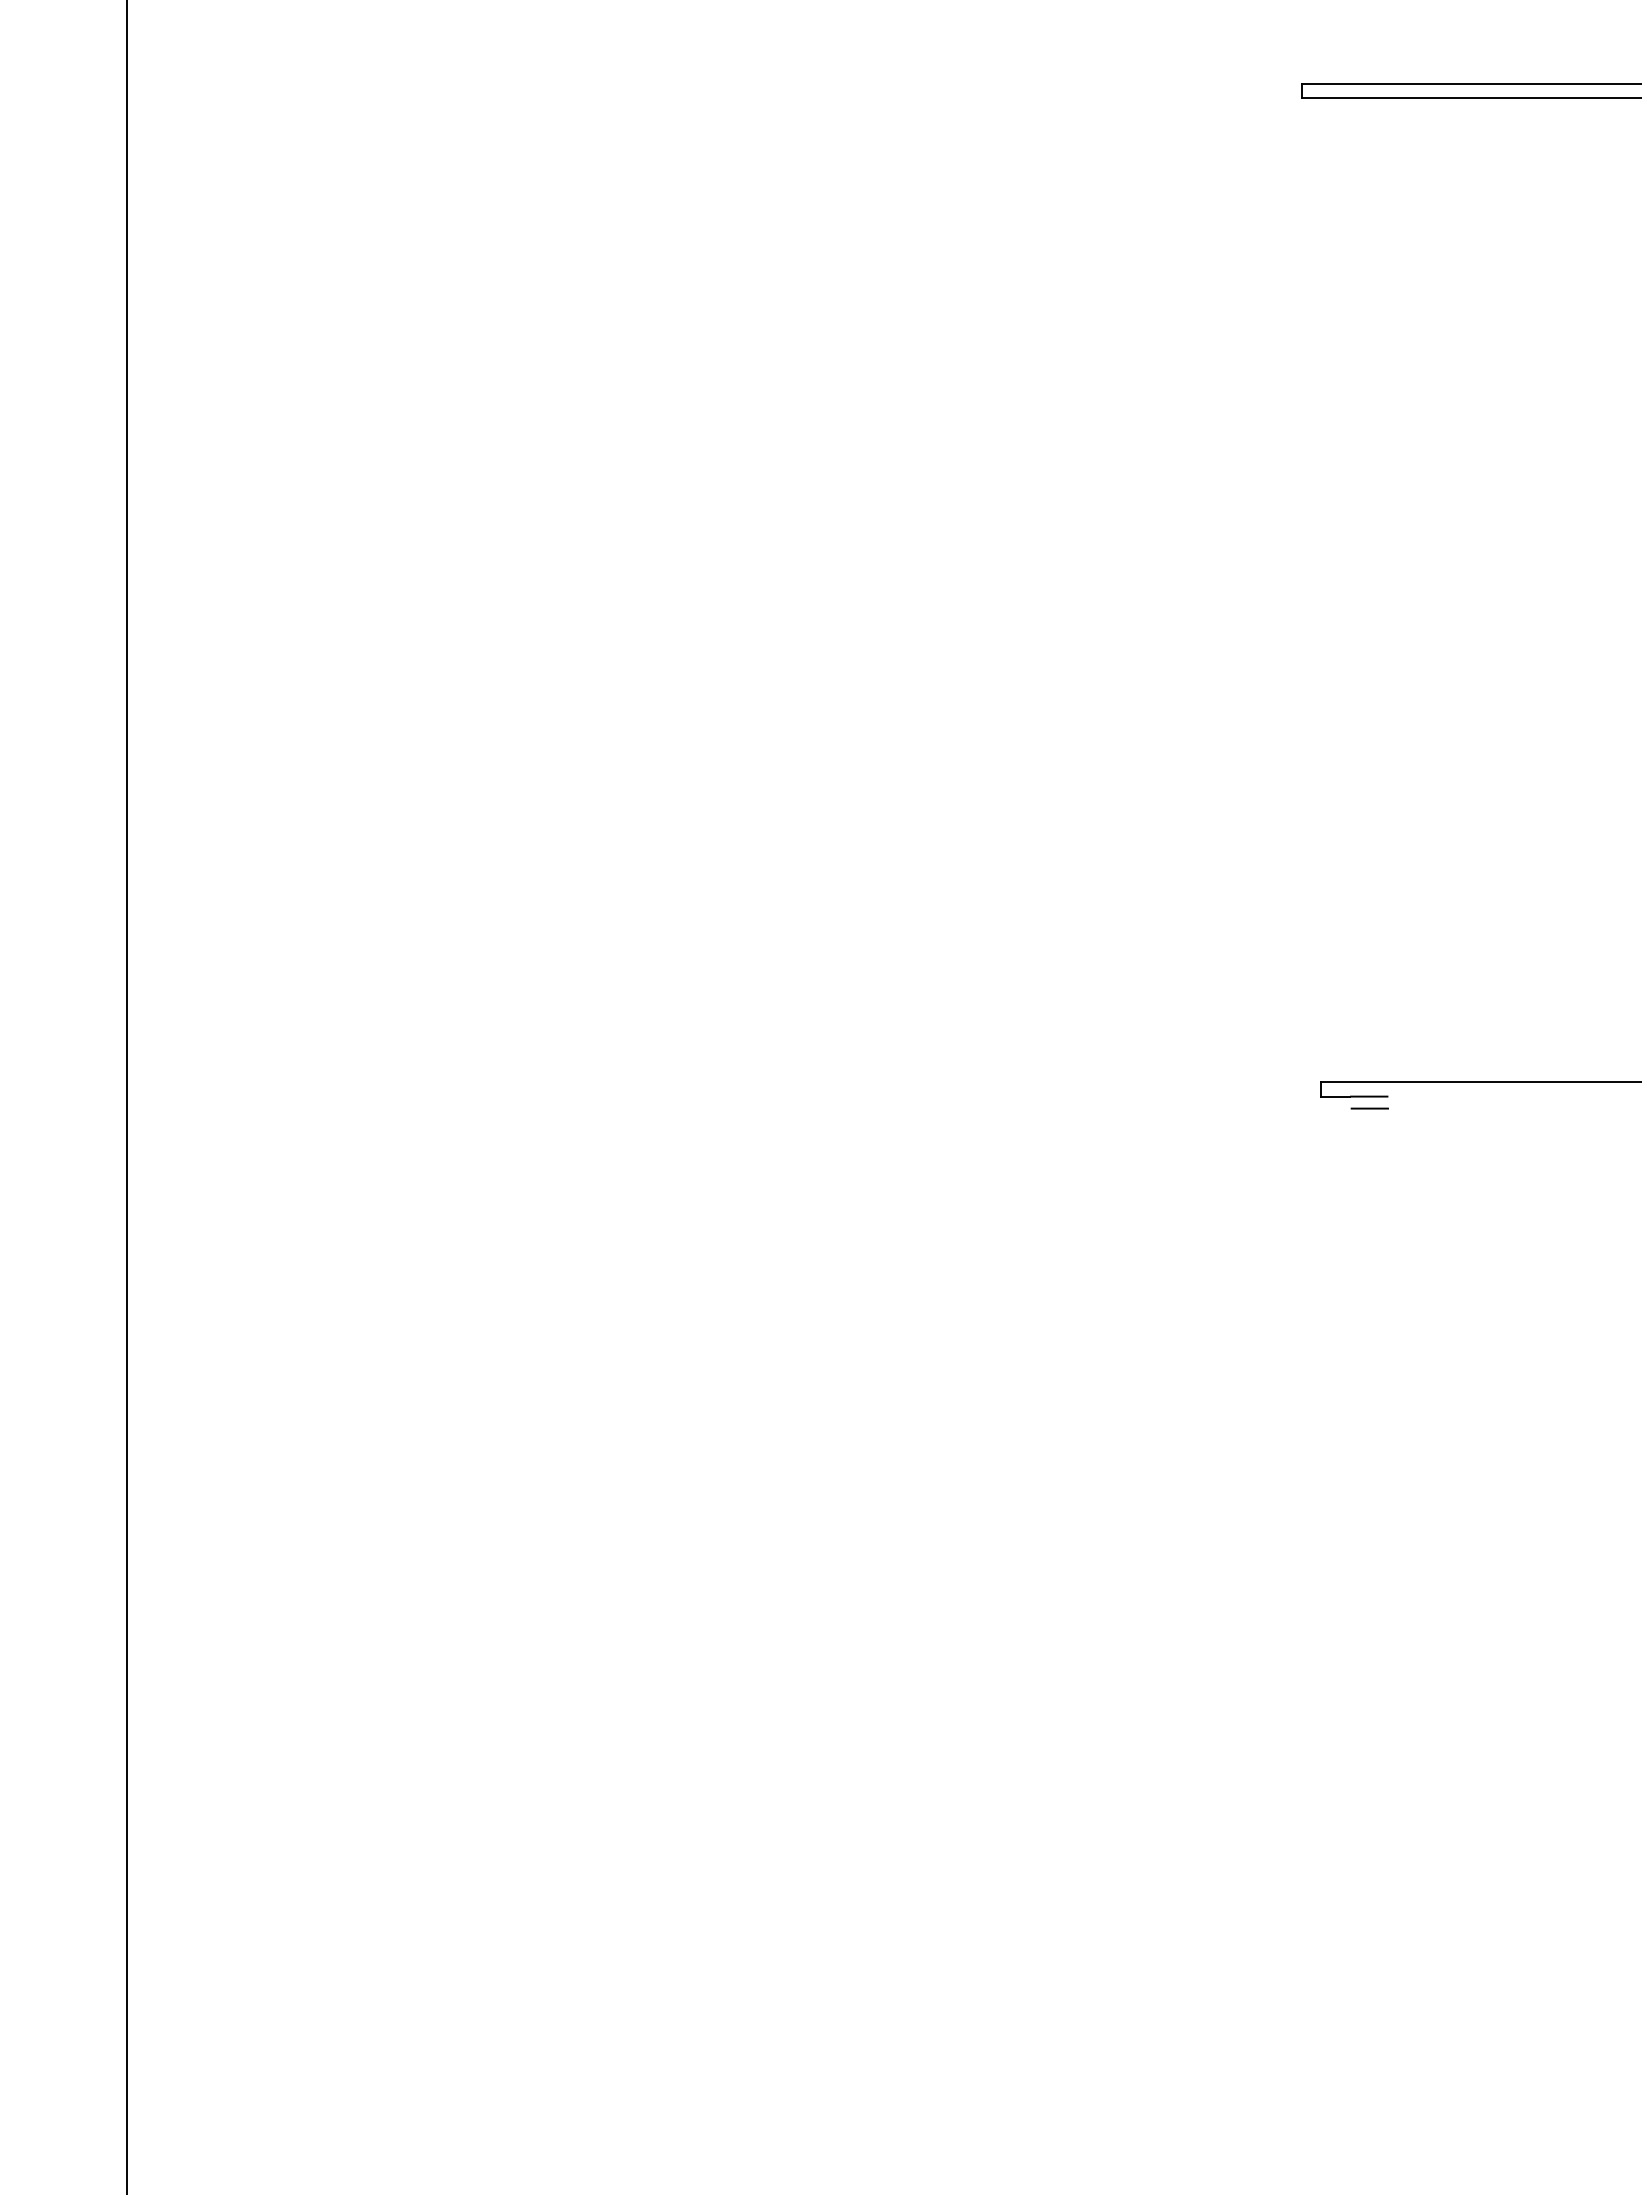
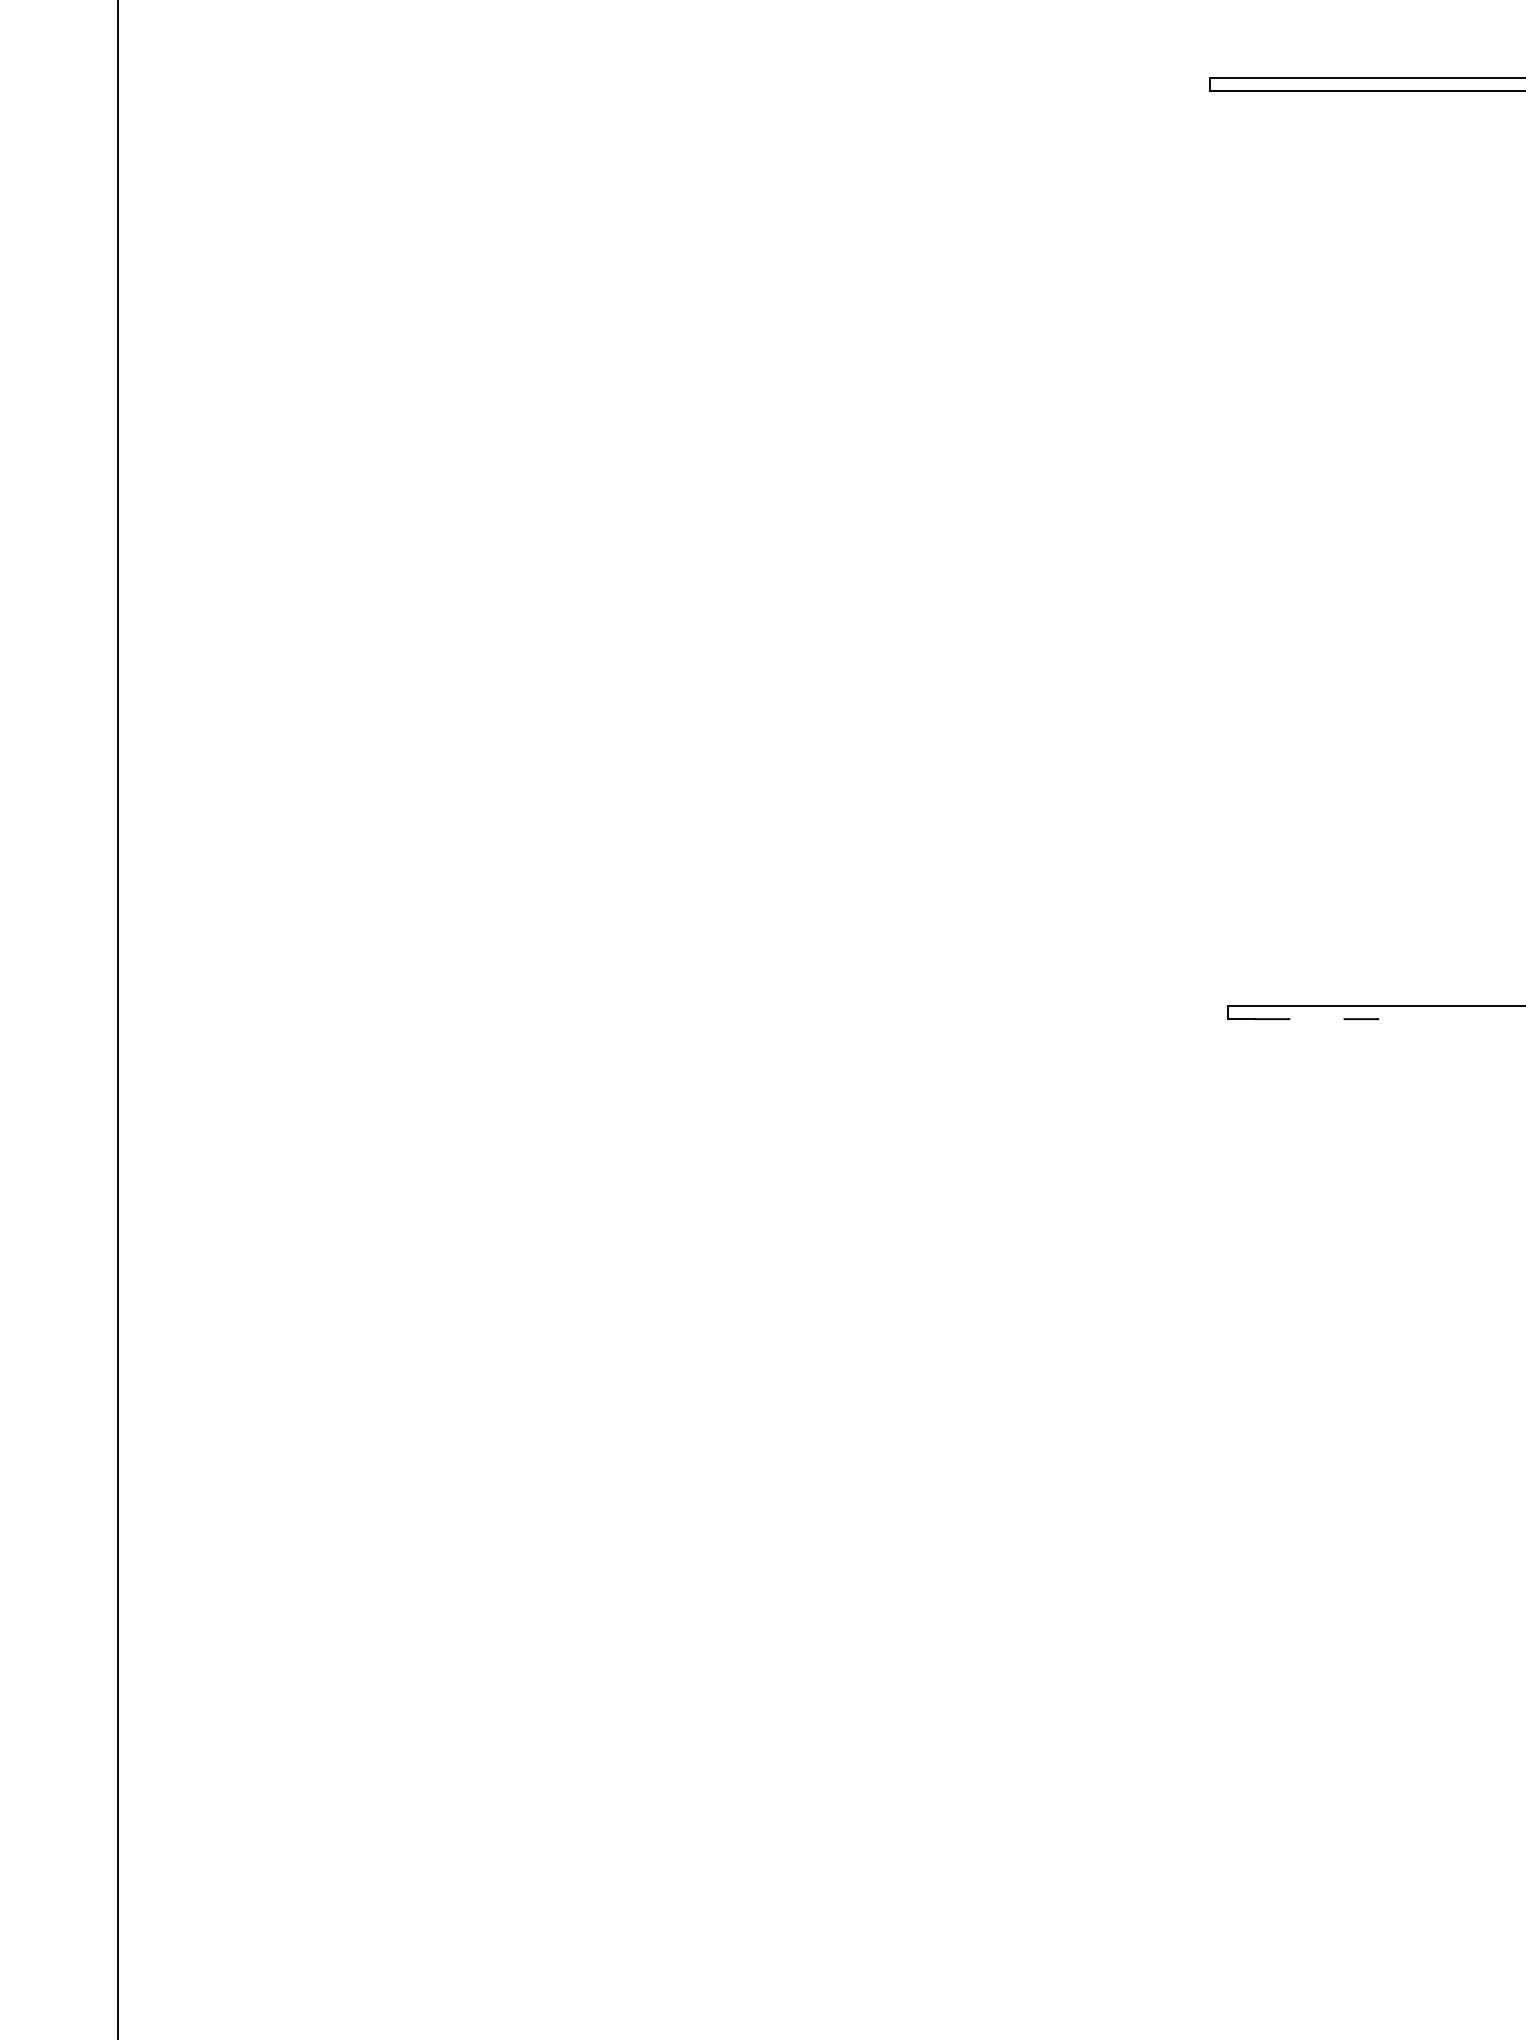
line: (1369, 1108) -> (1361, 1019), moved

